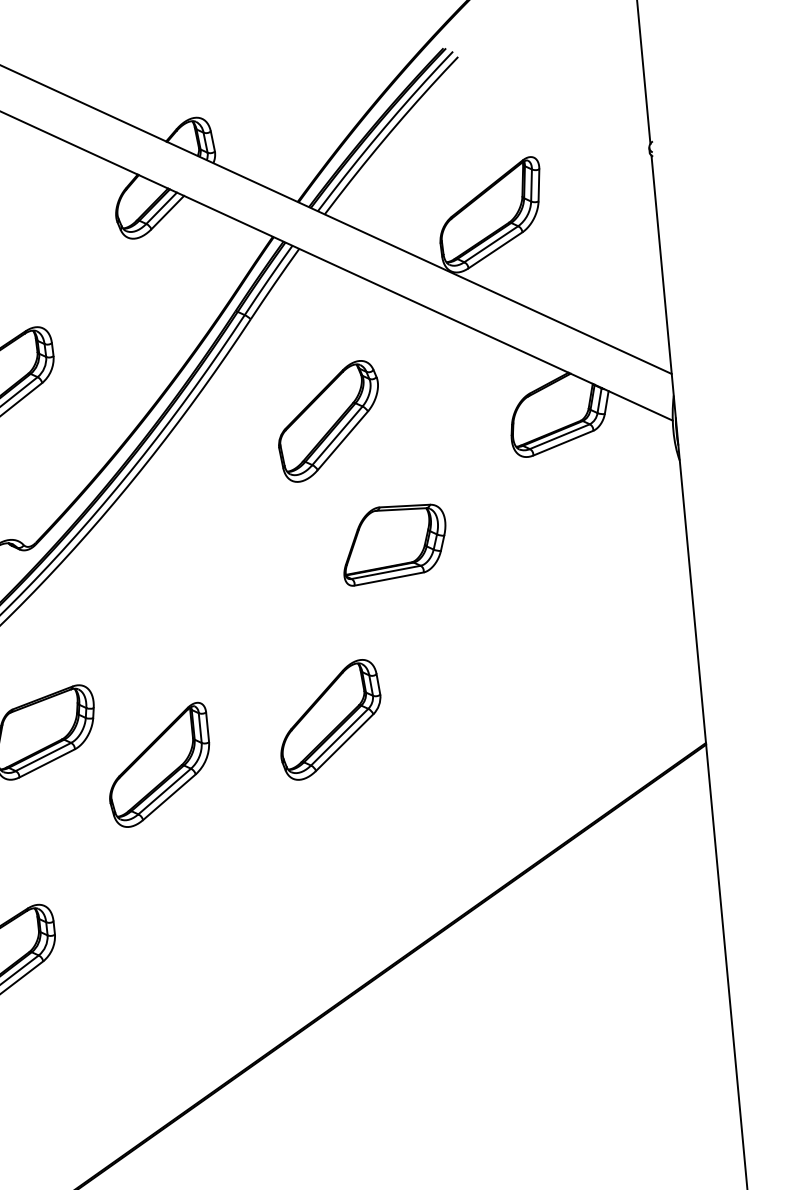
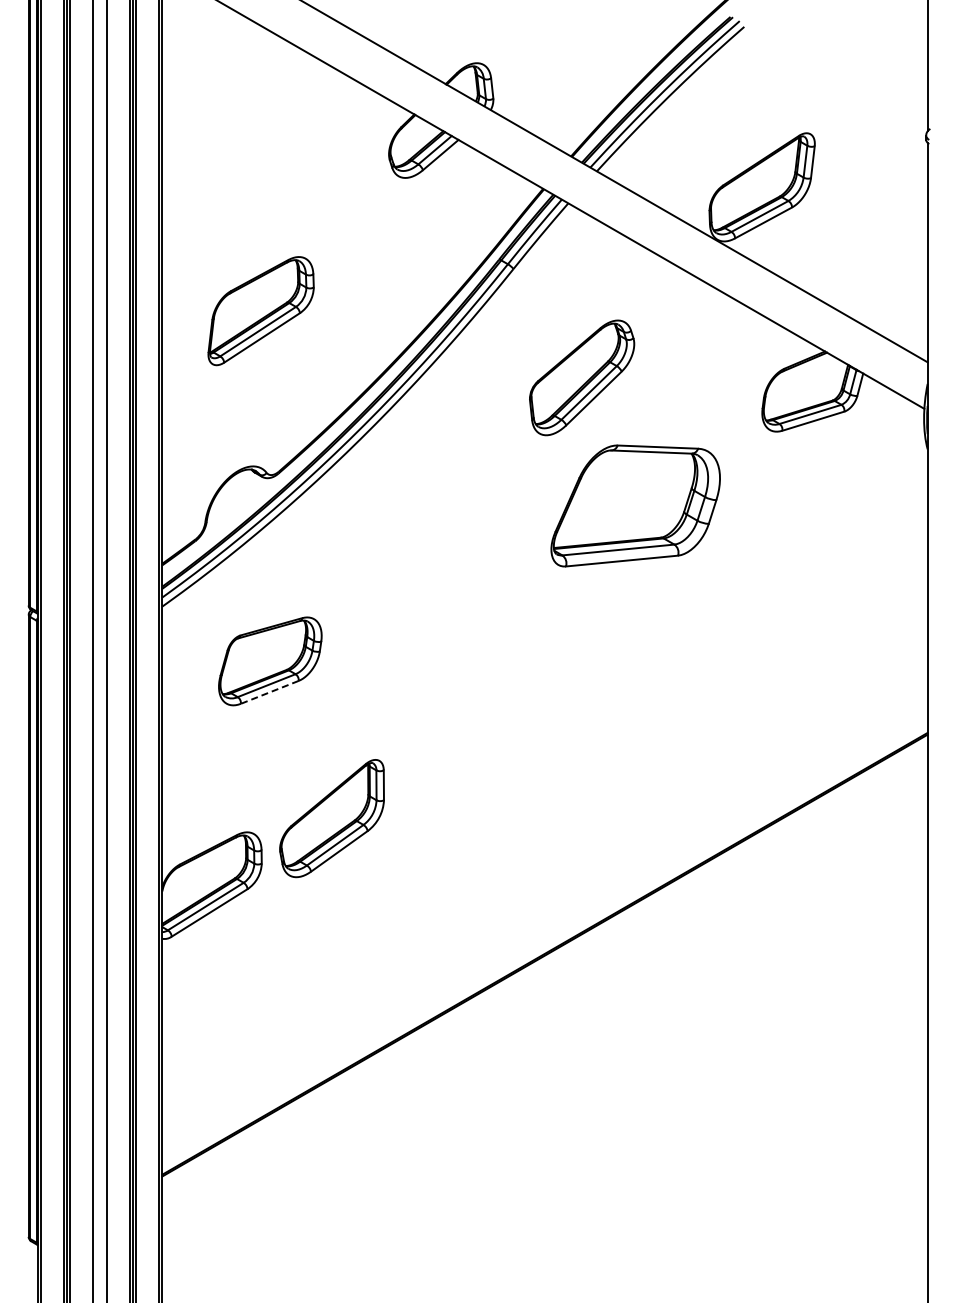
part: (394, 543) -> (635, 505), size x1.6
part: (330, 719) -> (555, 674), removed
line: (46, 763) -> (269, 692), solid -> dashed
part: (158, 765) -> (331, 818), moved

